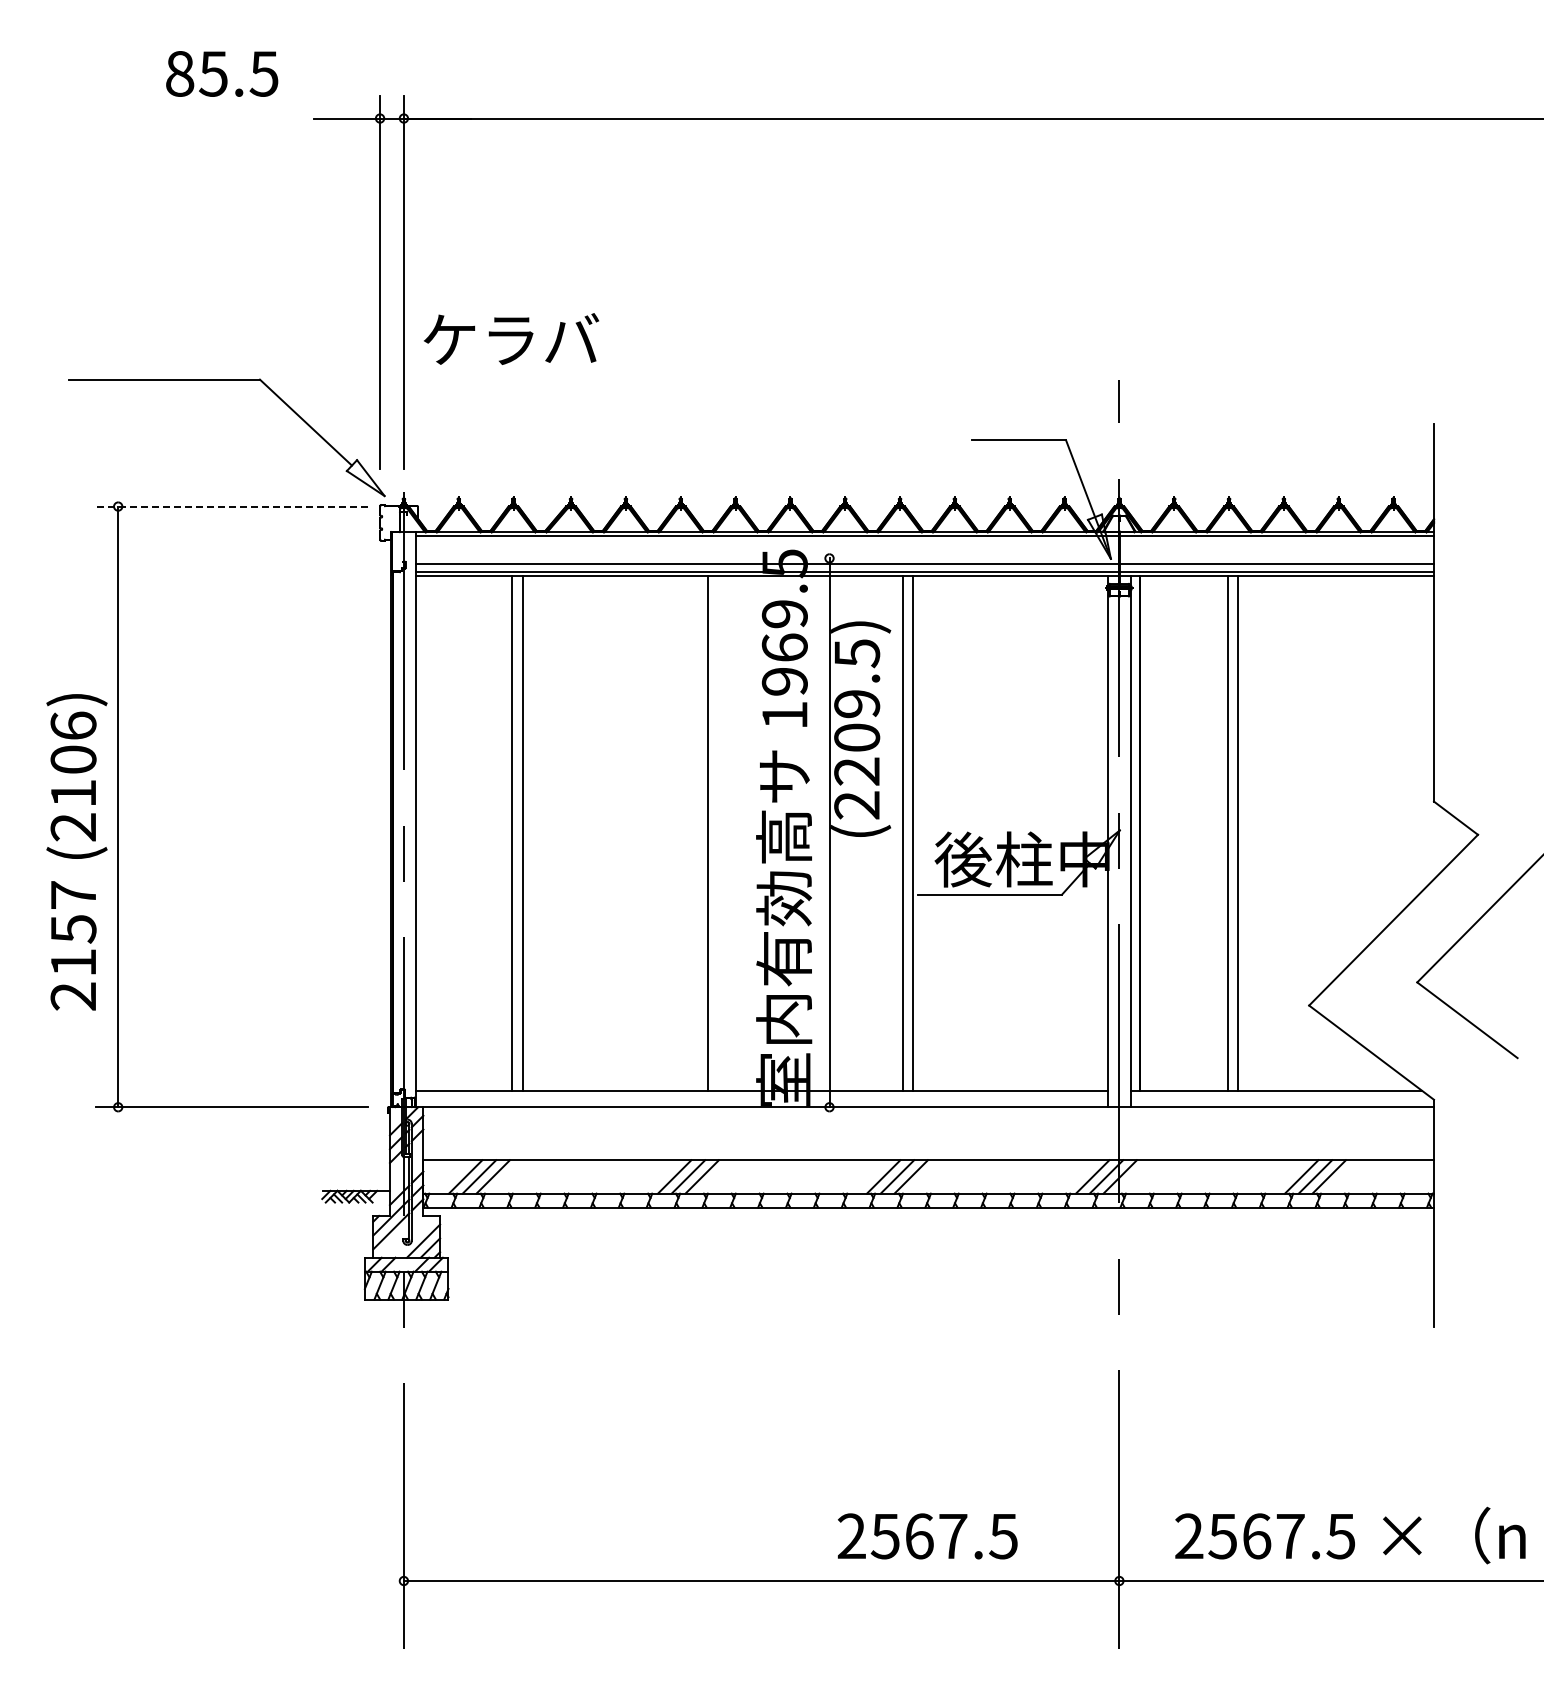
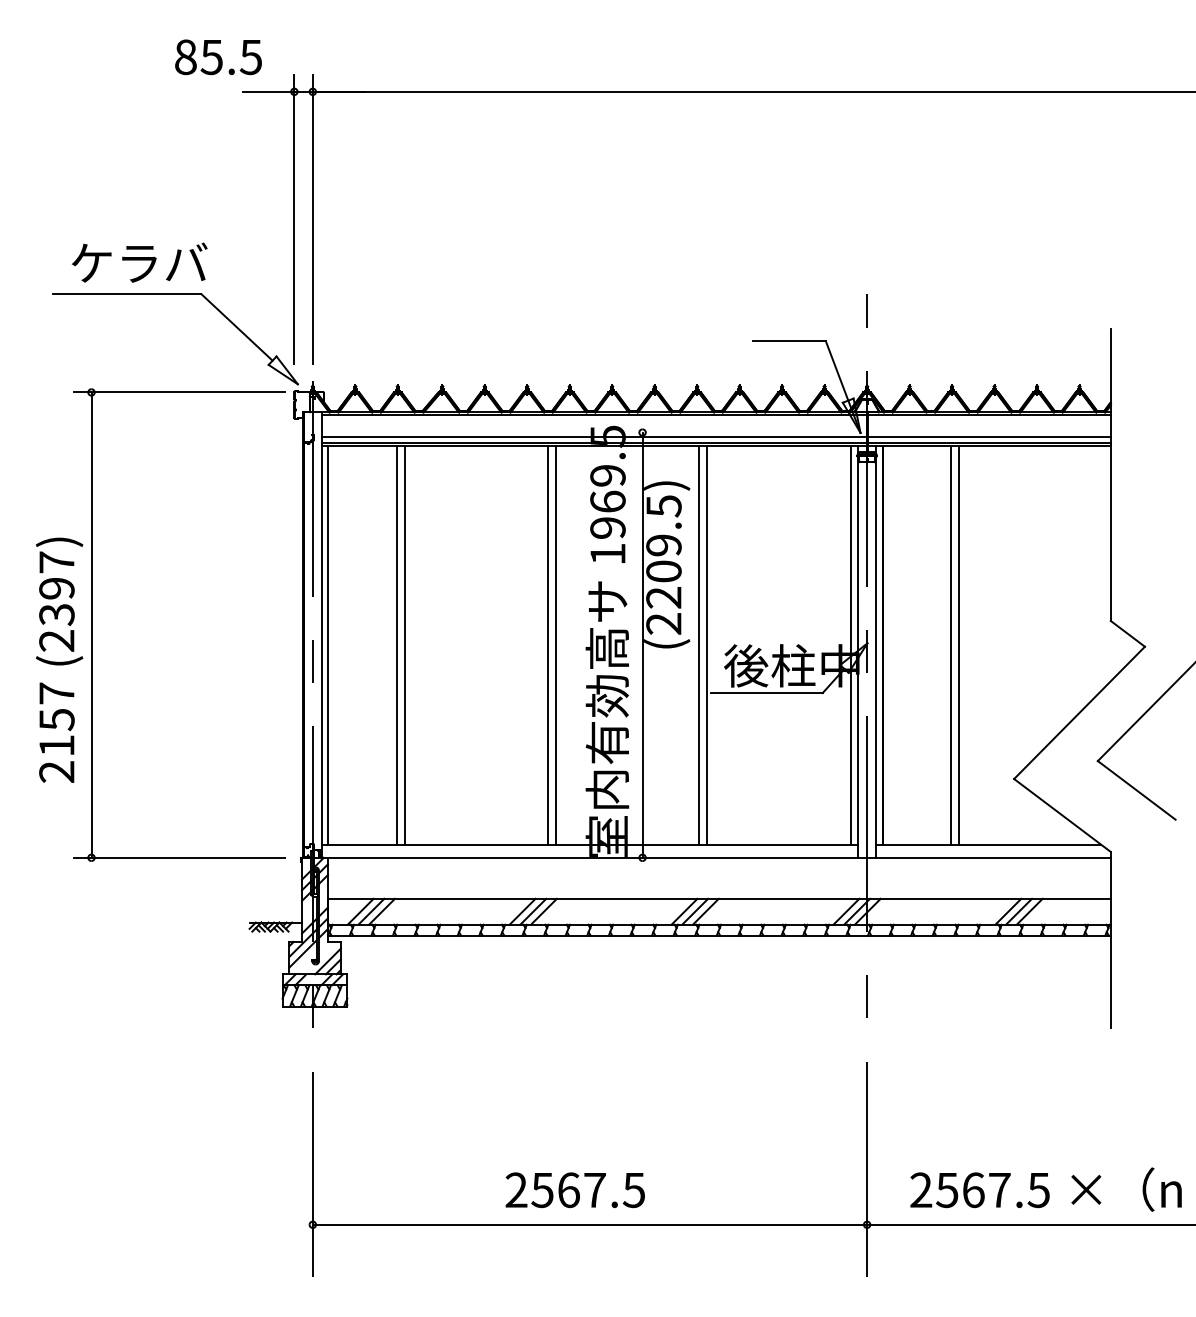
text: (222, 73) -> (218, 56), moved
text: (511, 338) -> (139, 262), moved
line: (231, 506) -> (179, 392), dashed -> solid
text: (73, 759) -> (56, 588), (2106) -> (2397)
line: (424, 832) -> (328, 644), added
line: (717, 832) -> (555, 644), added
line: (1099, 832) -> (851, 644), added
text: (927, 1536) -> (575, 1190), moved

